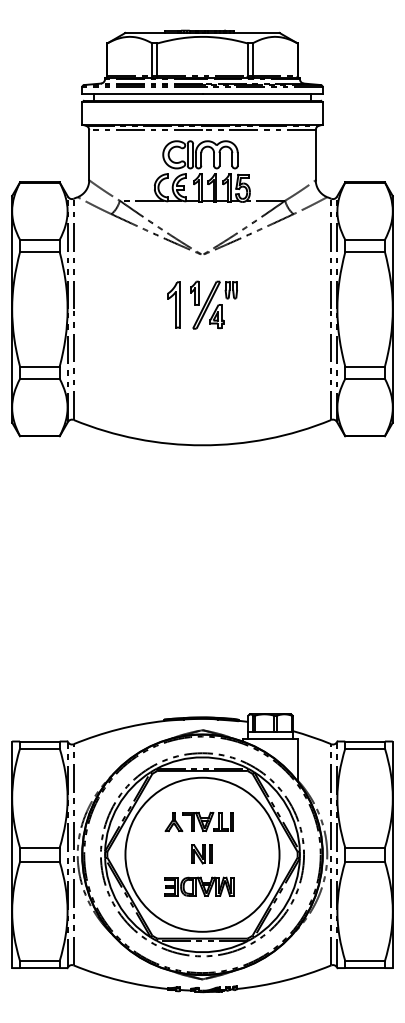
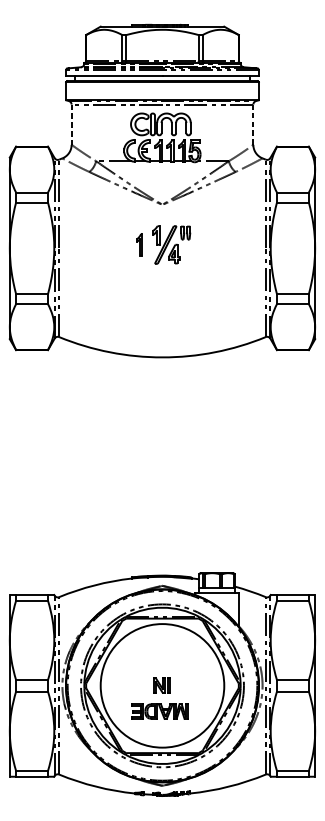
line: (315, 154) -> (253, 124), solid -> dashed
line: (89, 155) -> (71, 124), solid -> dashed
part: (173, 304) -> (139, 244), size x0.6
part: (198, 821) -> (159, 659), removed

